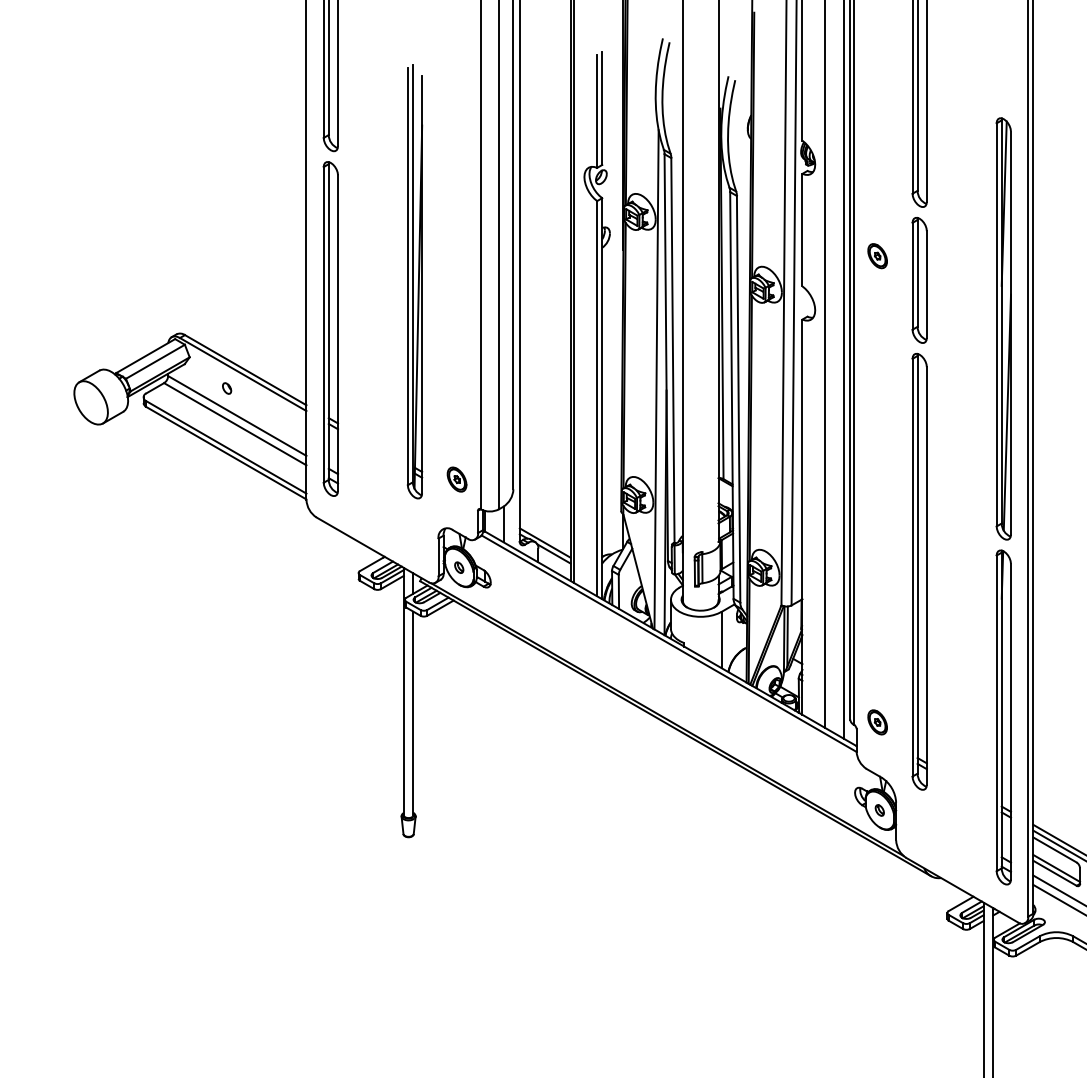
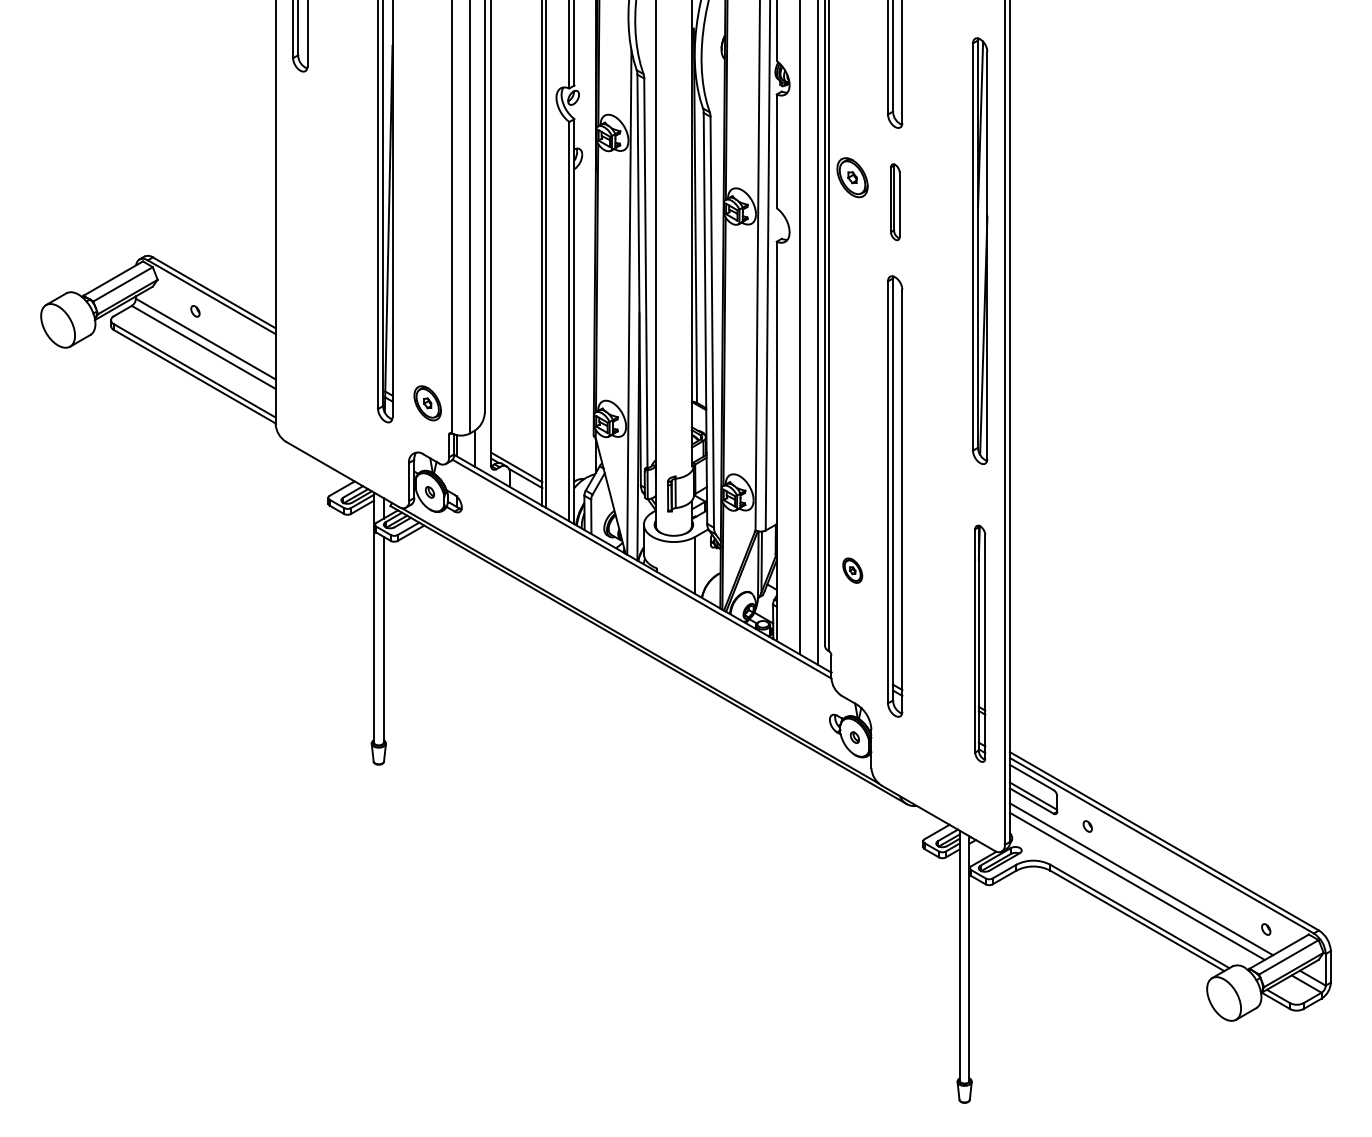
part: (877, 256) -> (852, 177), size x1.6
part: (920, 280) -> (895, 202), size x0.6
part: (331, 328) -> (300, 250), removed
part: (456, 479) -> (427, 403), size x1.4
part: (1004, 717) -> (980, 643), size x0.7
part: (877, 722) -> (852, 570), moved

